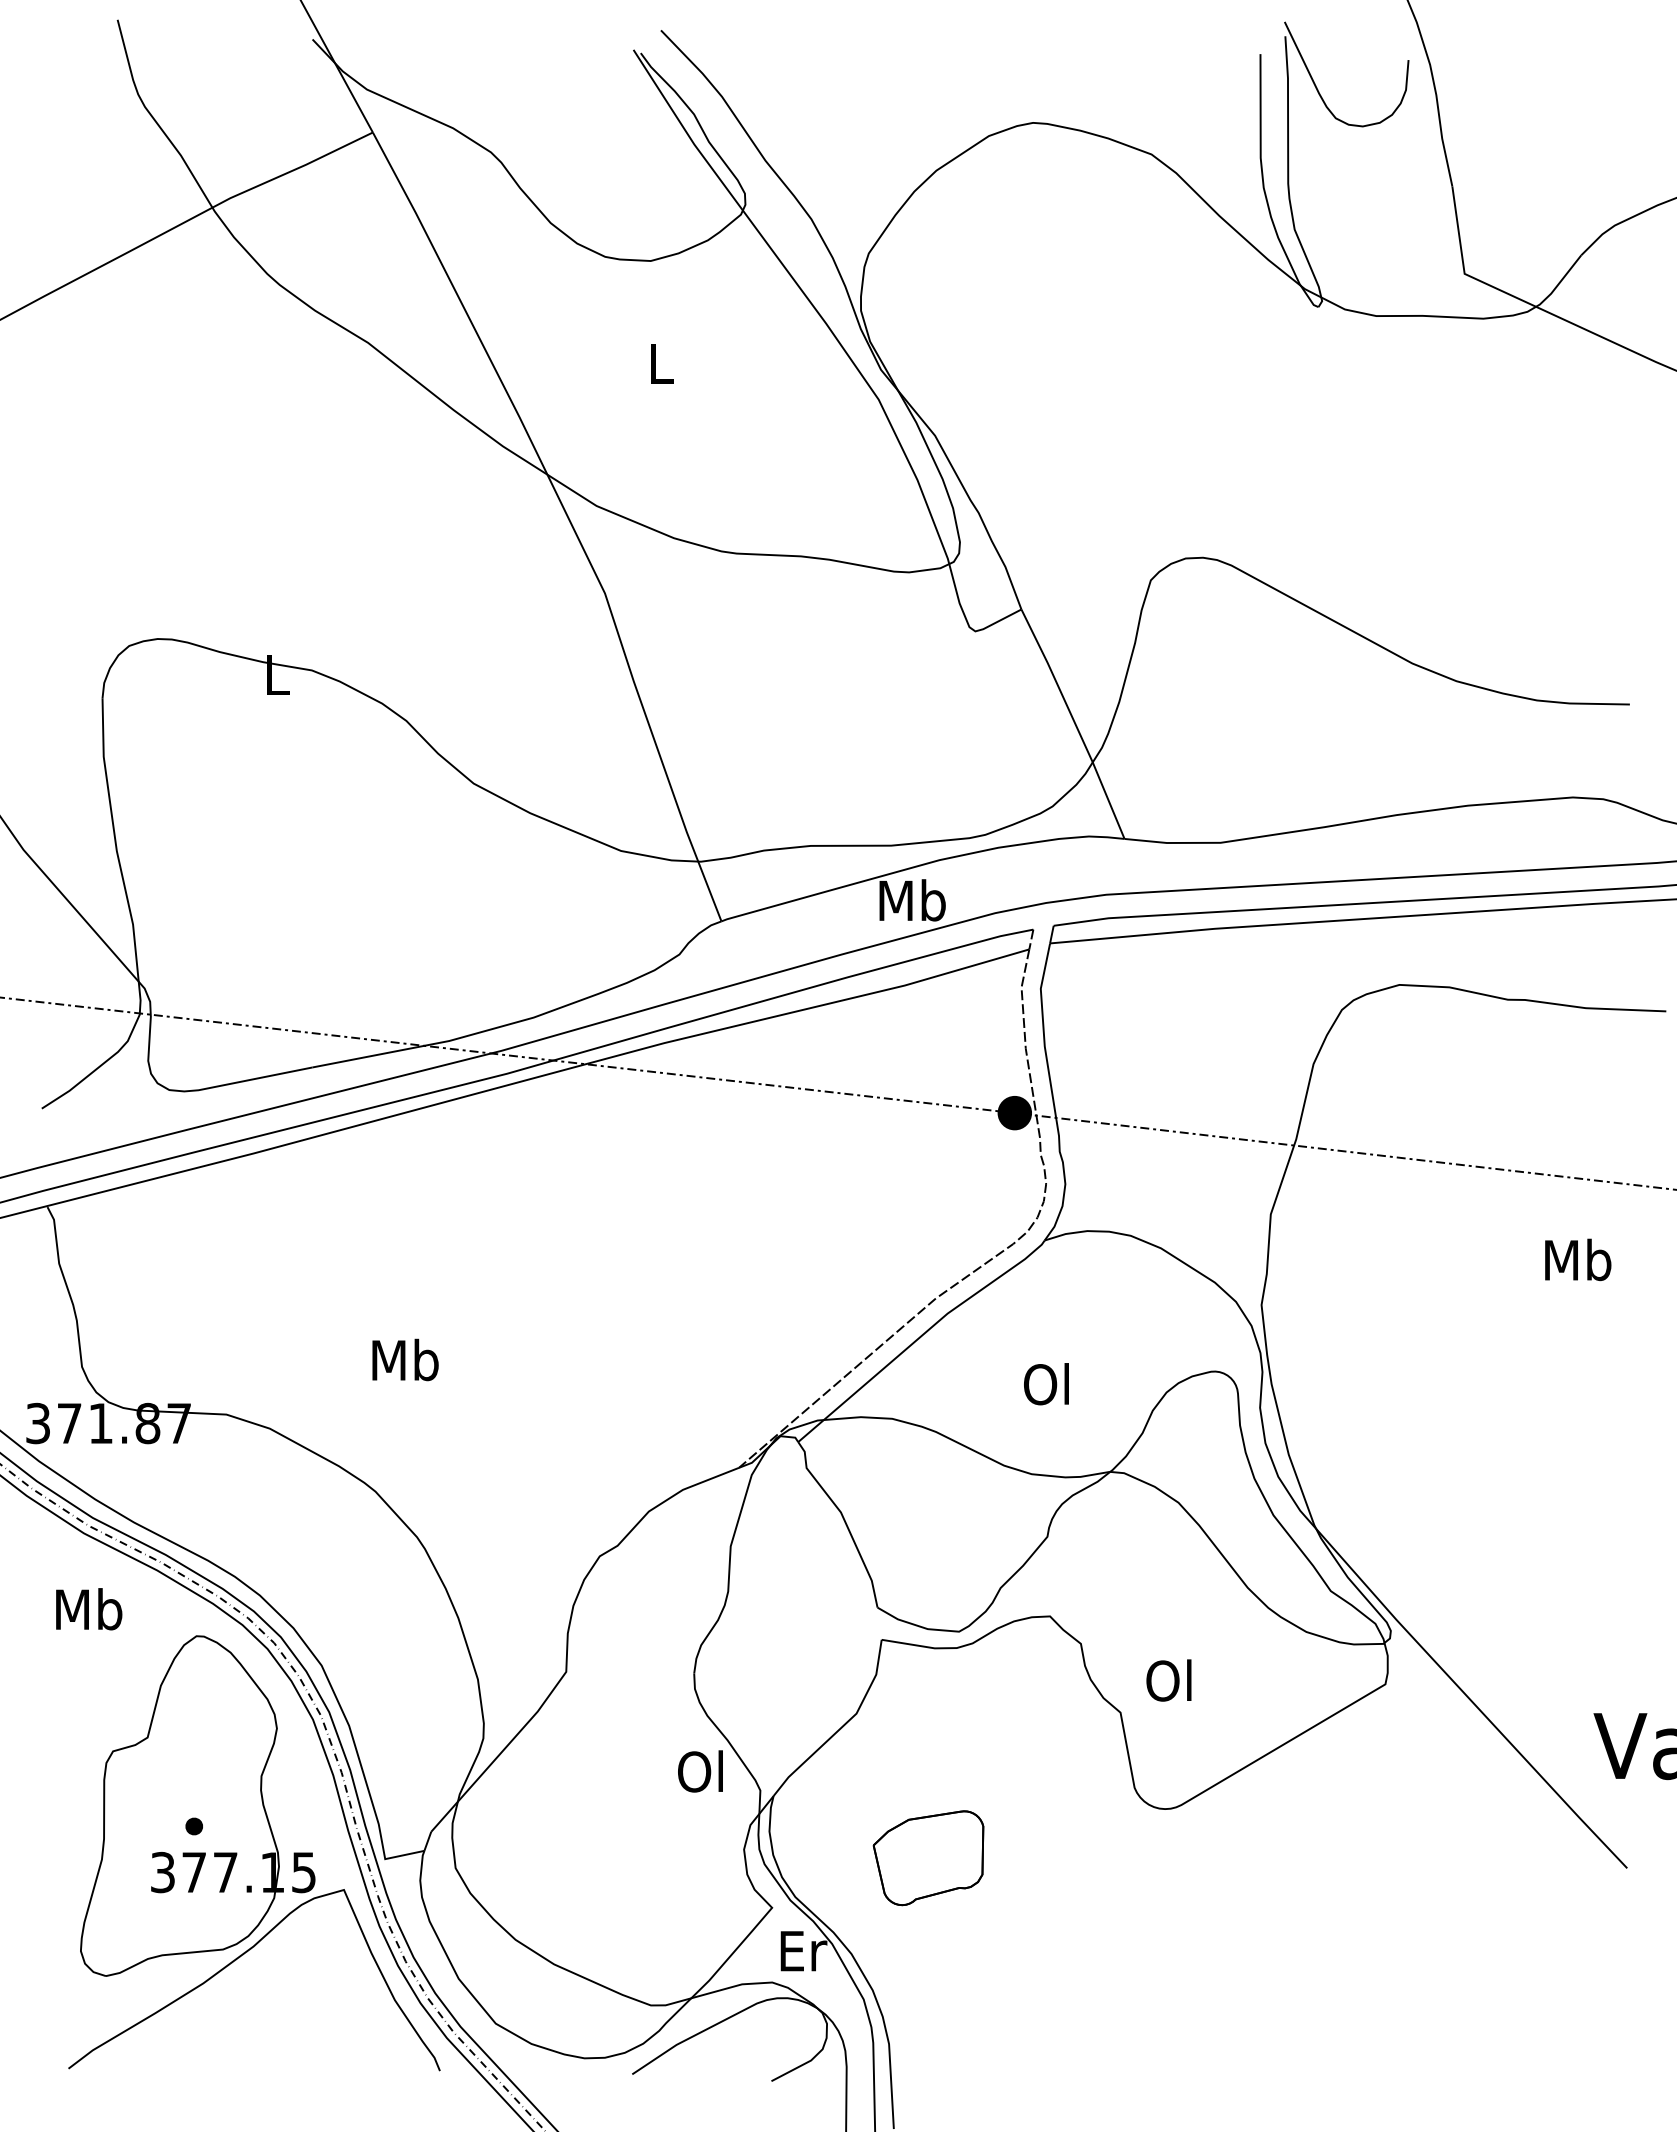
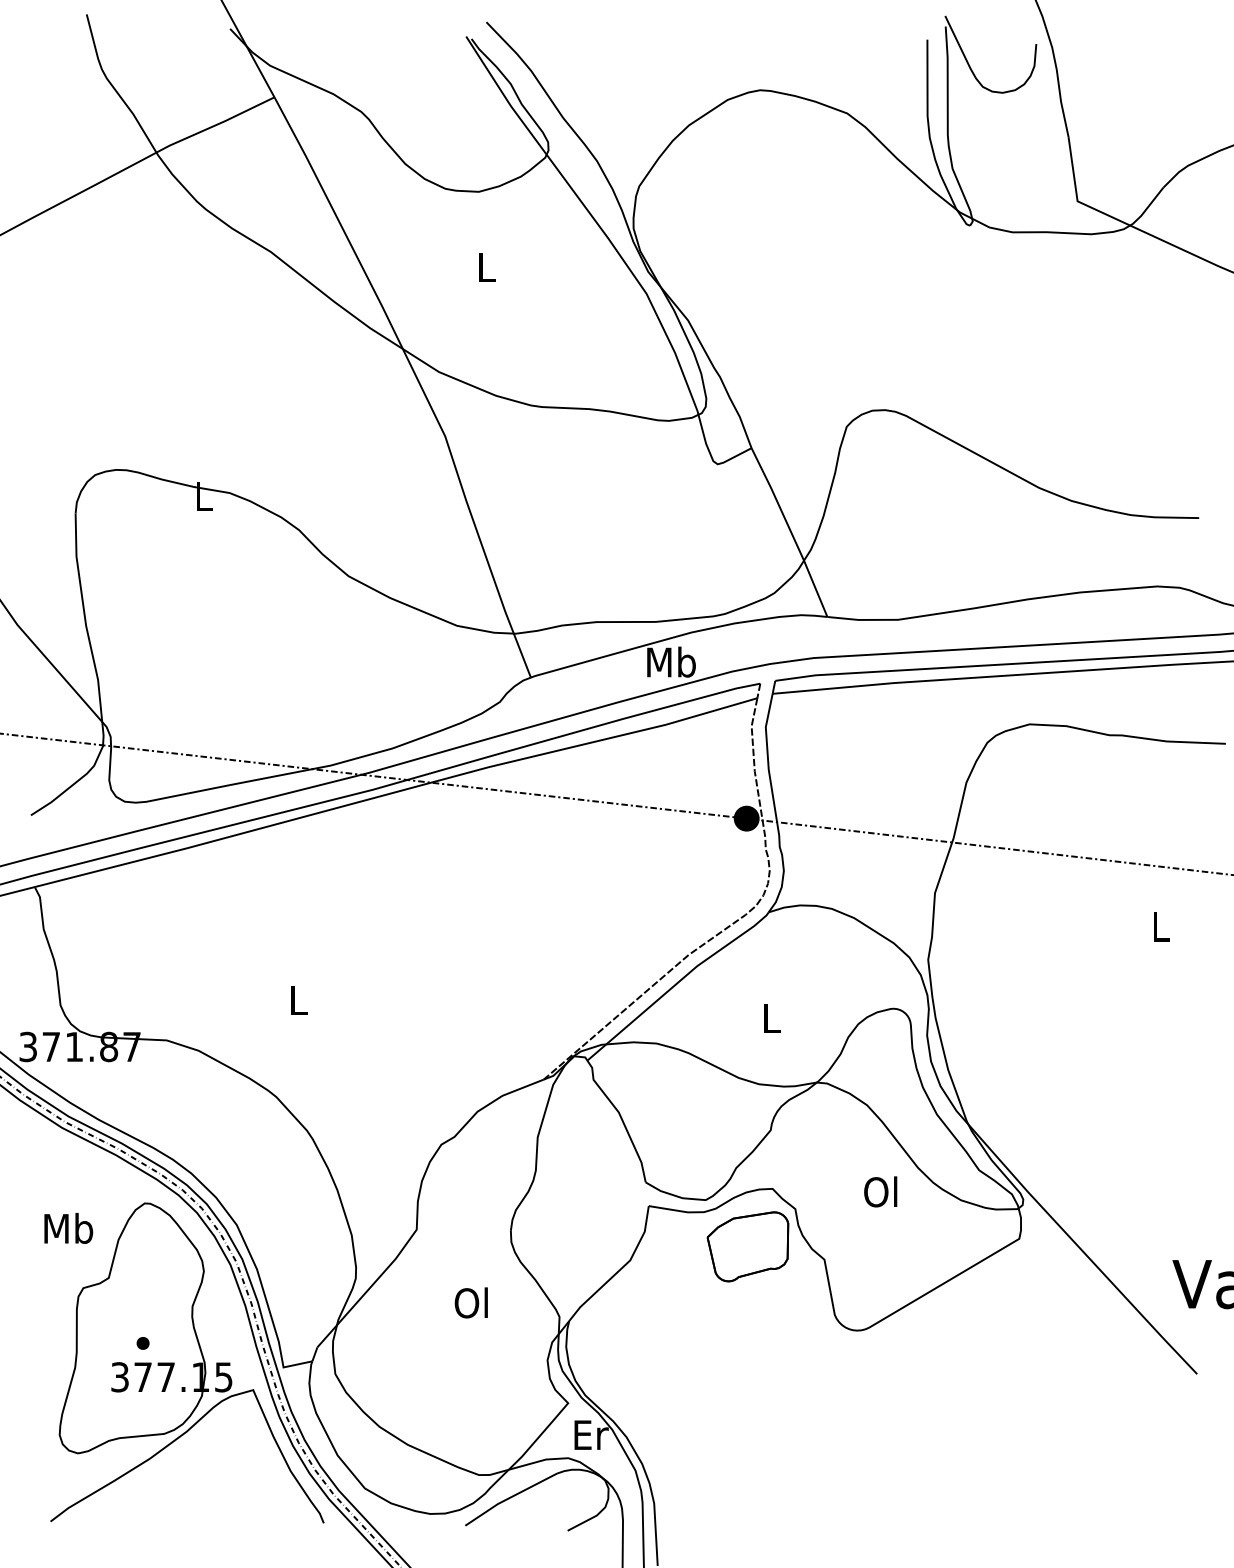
text: (1578, 1259) -> (1161, 926), Mb -> L
text: (405, 1359) -> (298, 999), Mb -> L
text: (1046, 1384) -> (770, 1018), Ol -> L
text: (89, 1609) -> (68, 1228), moved
text: (1168, 1680) -> (880, 1191), moved
text: (700, 1771) -> (471, 1302), moved
part: (928, 1858) -> (747, 1247), moved

